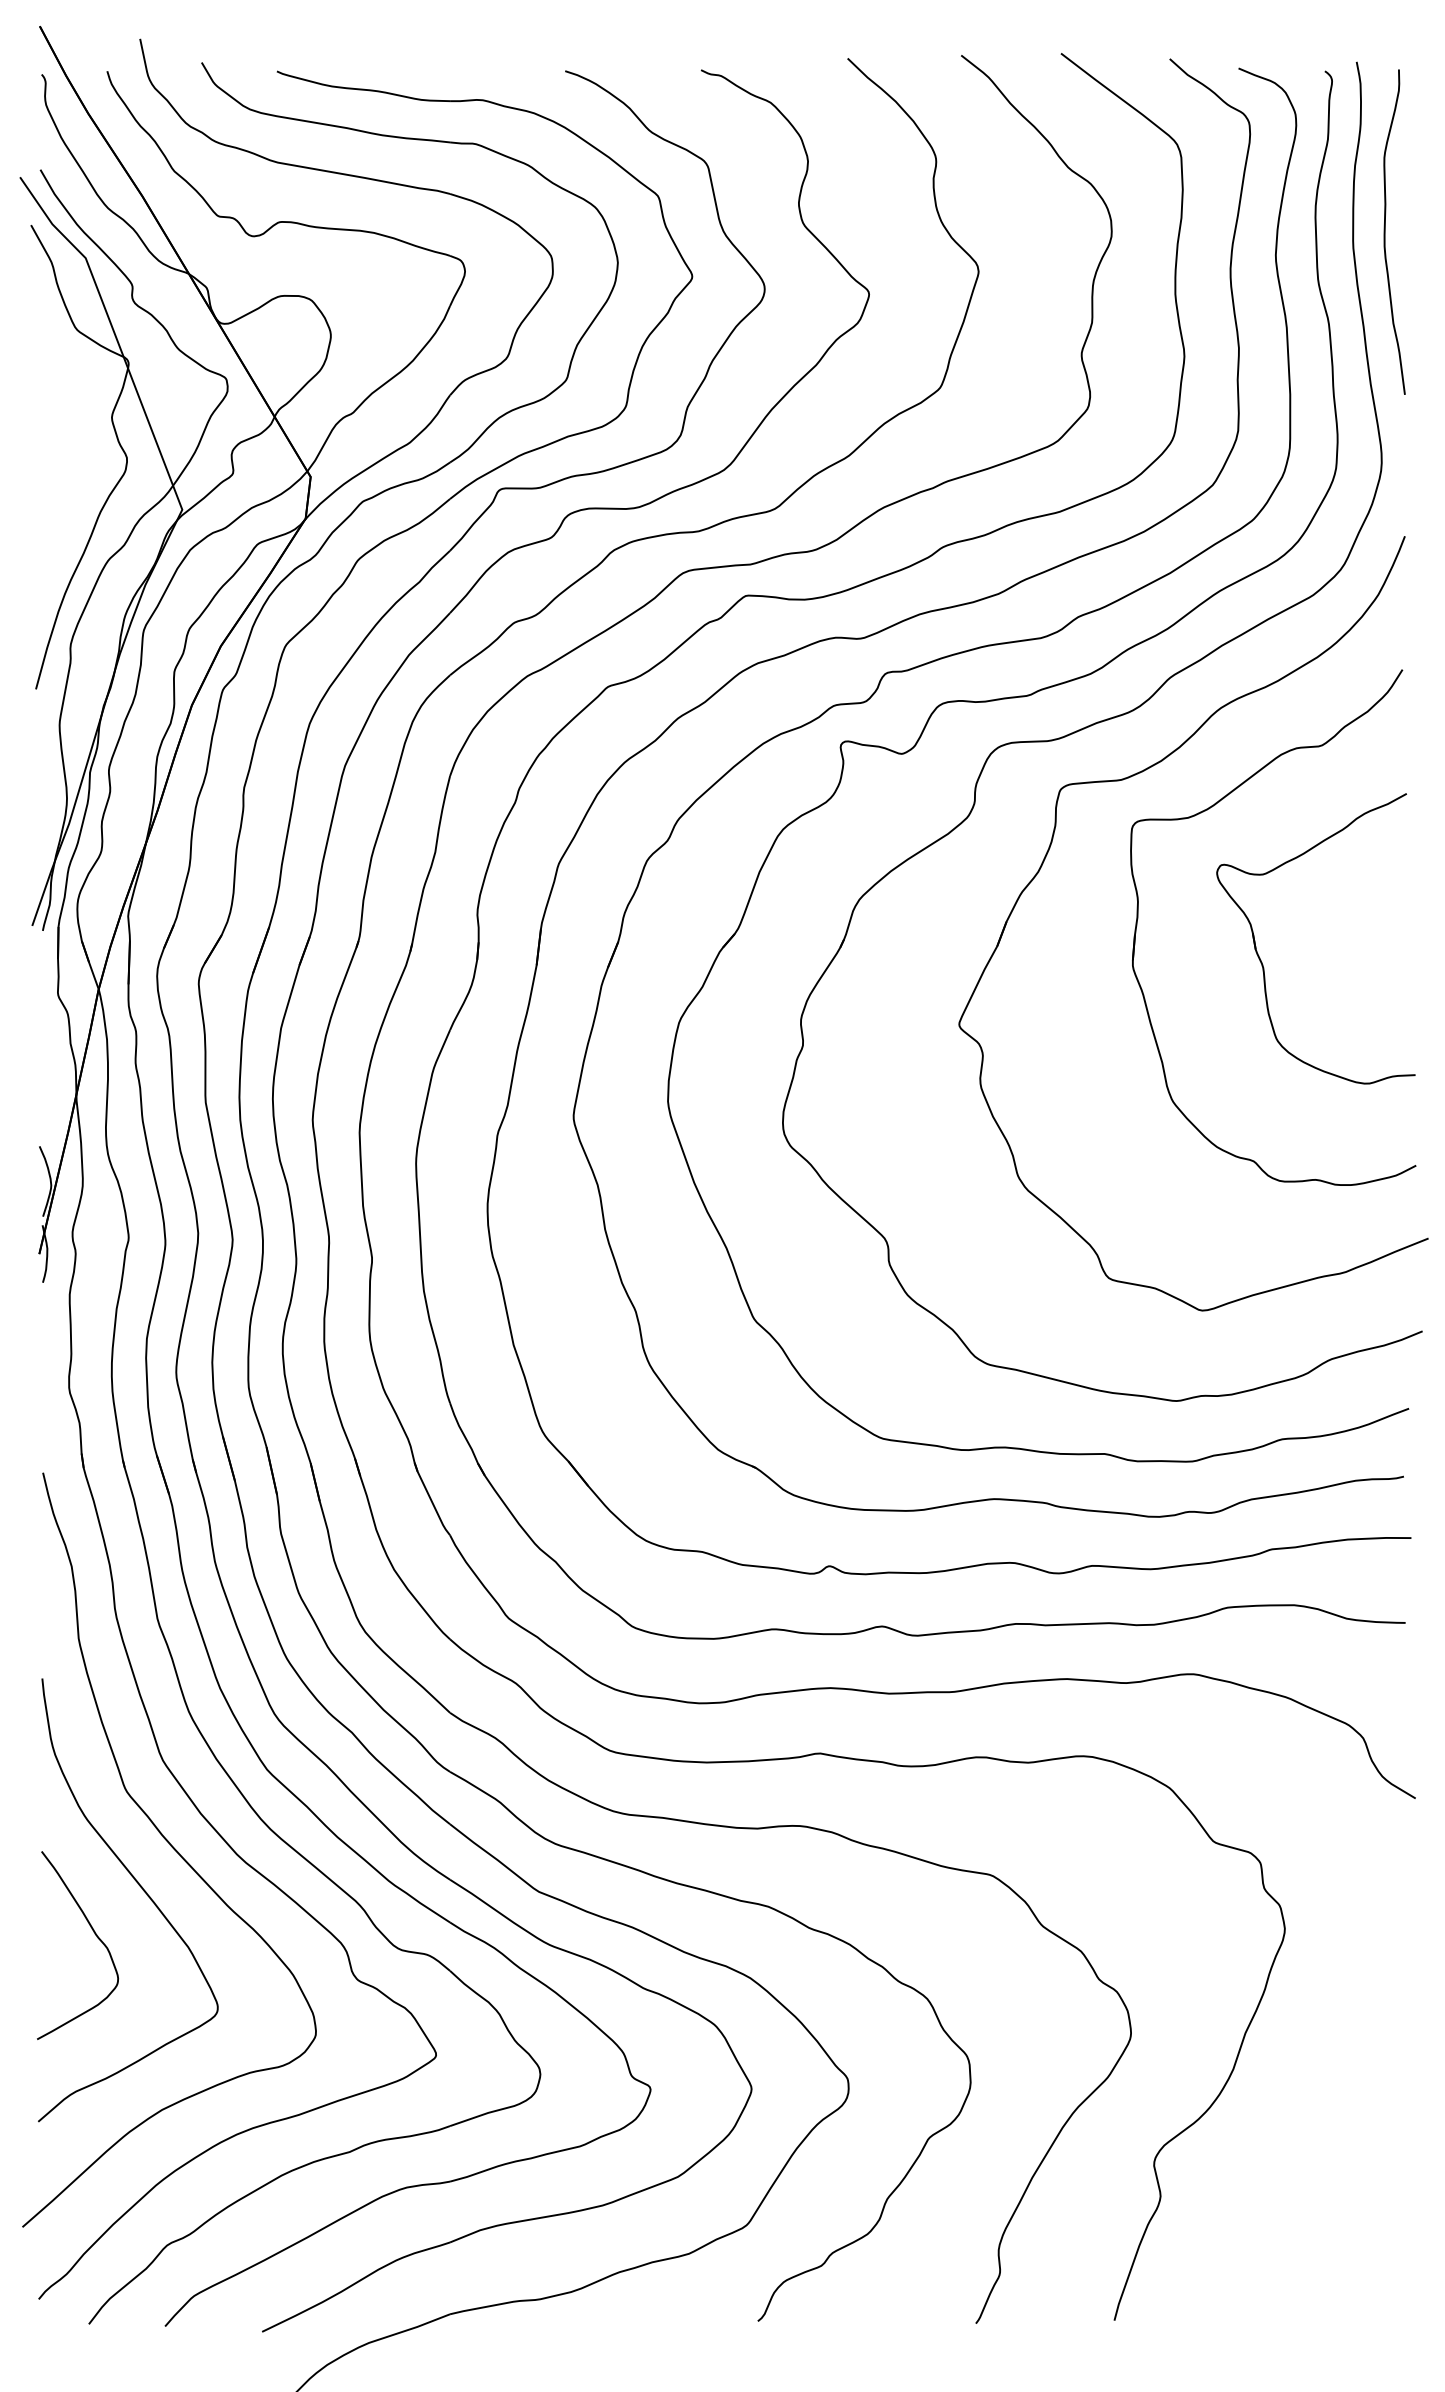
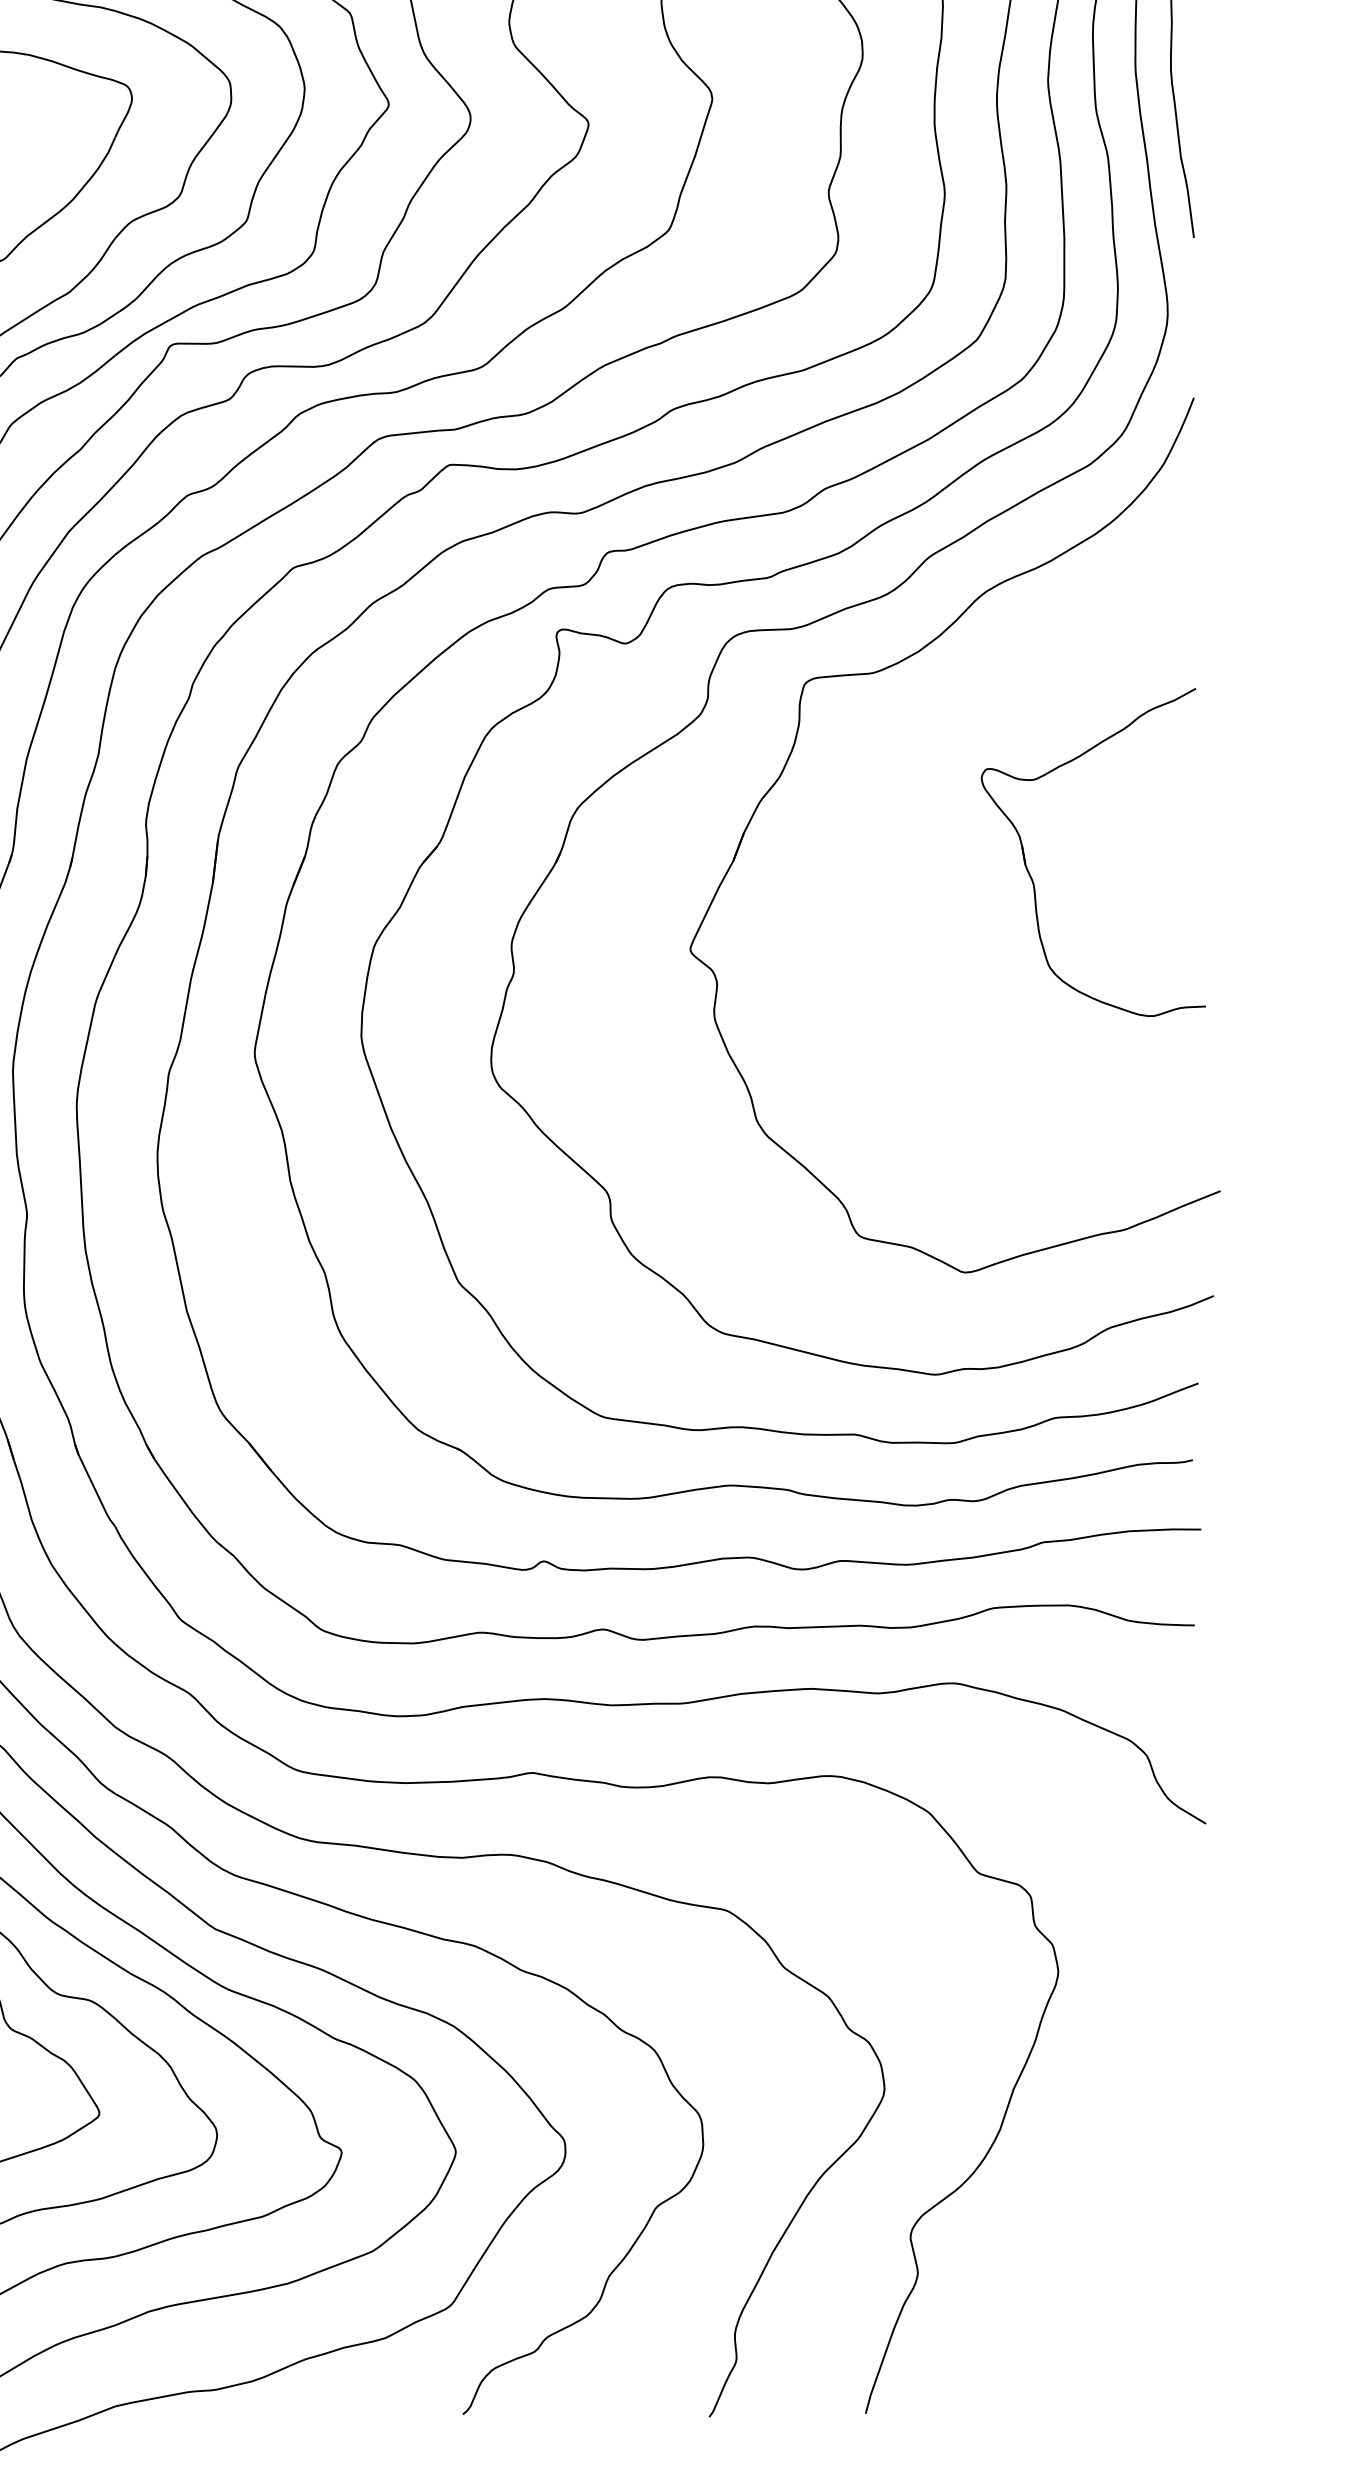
part: (1209, 809) -> (973, 706), removed

